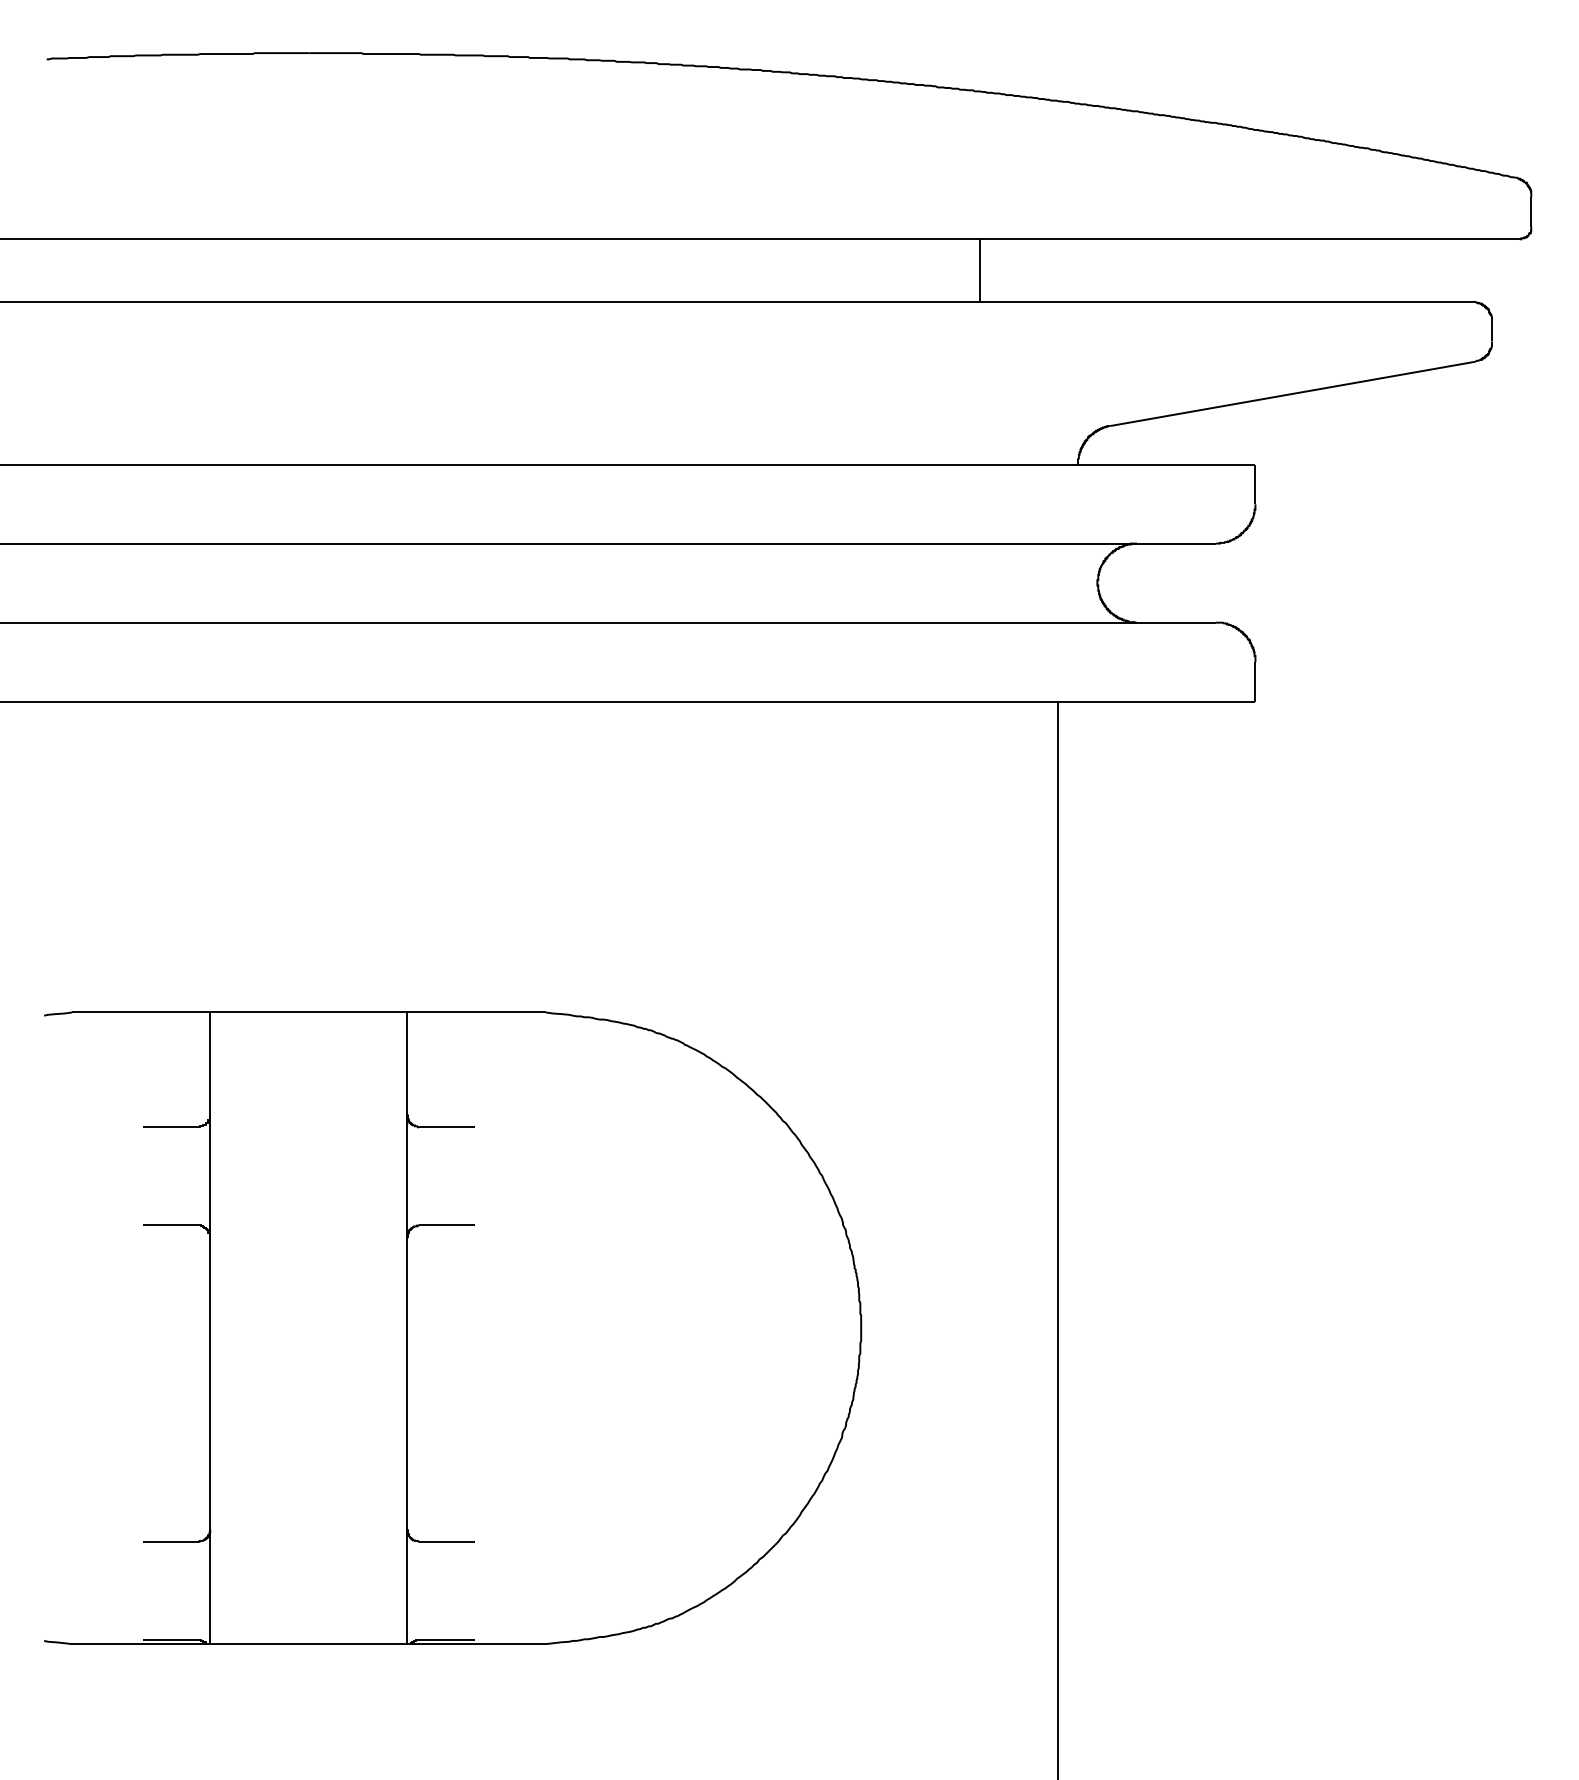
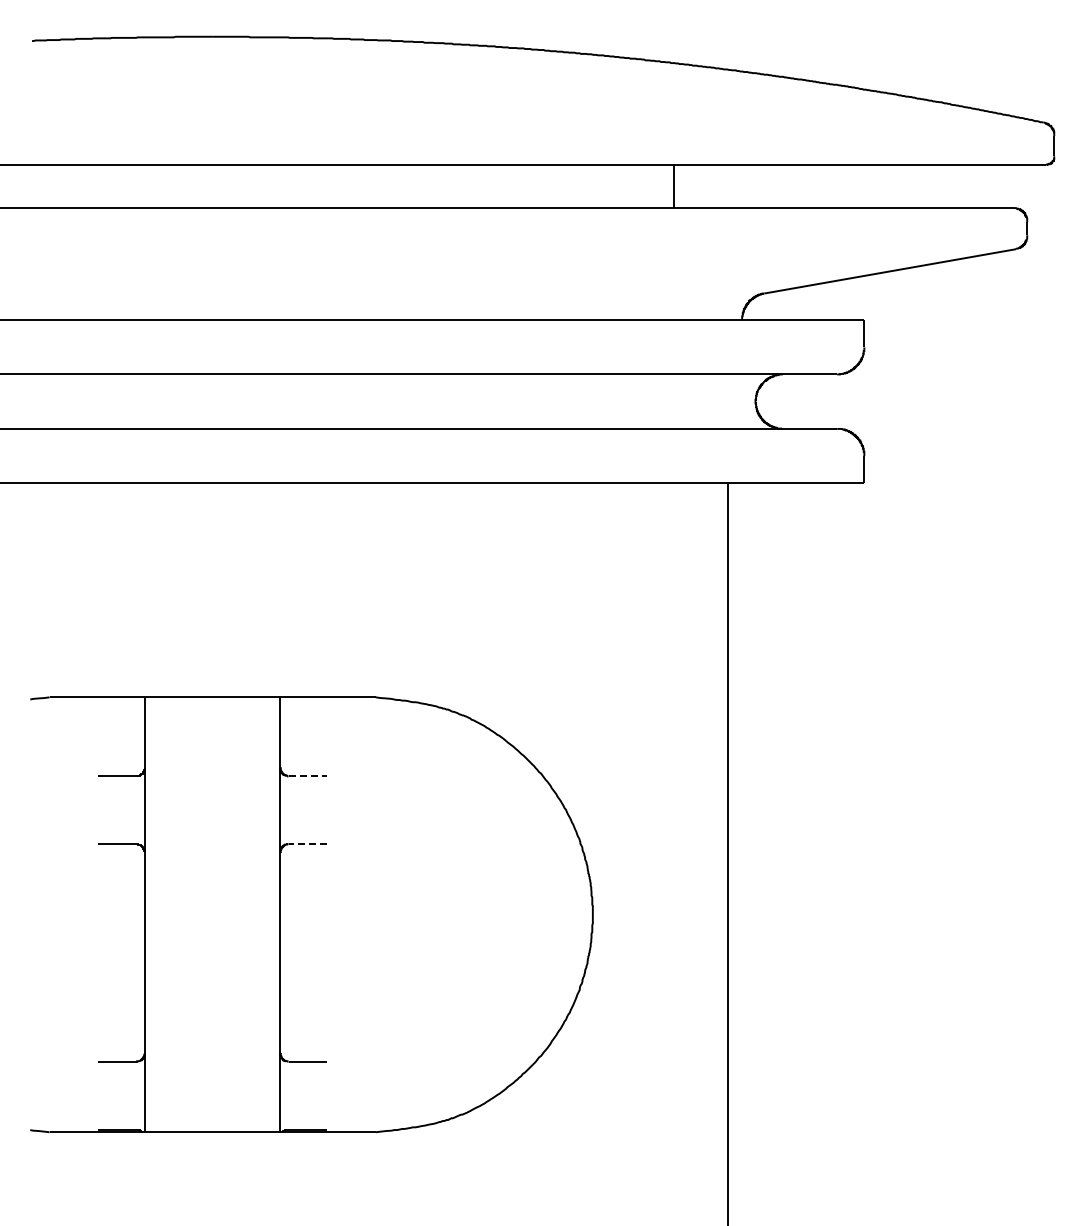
line: (448, 1127) -> (308, 776), solid -> dashed
line: (446, 1226) -> (307, 844), solid -> dashed

